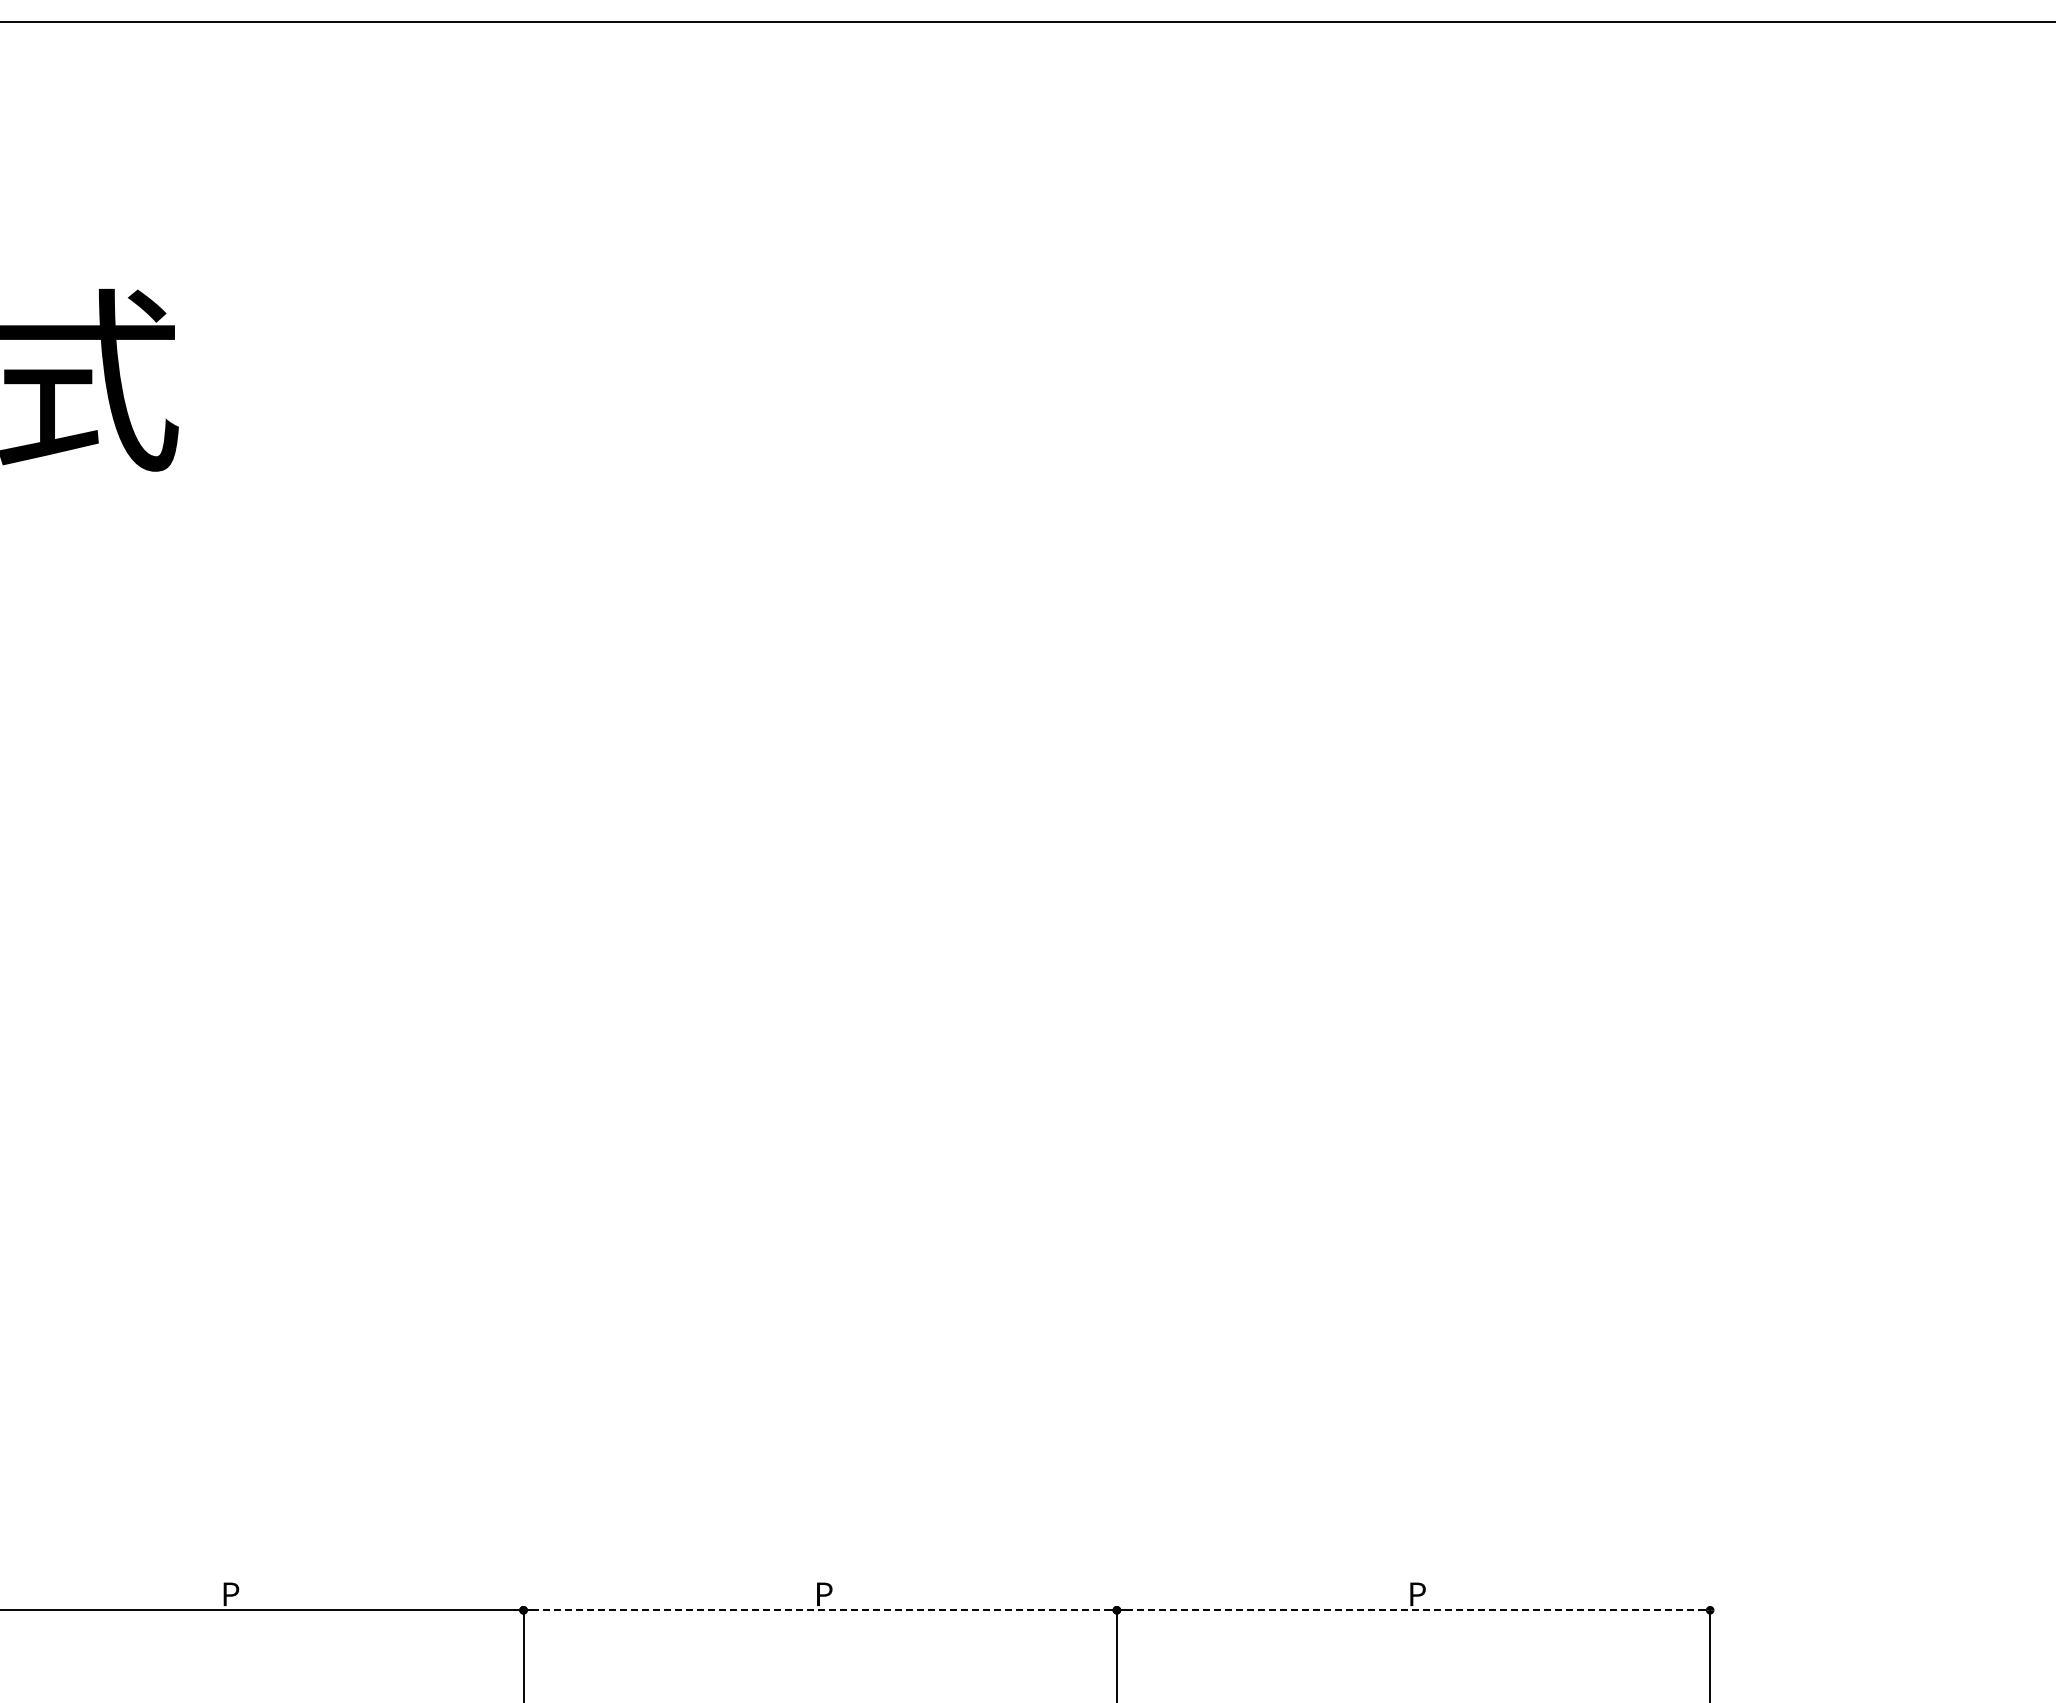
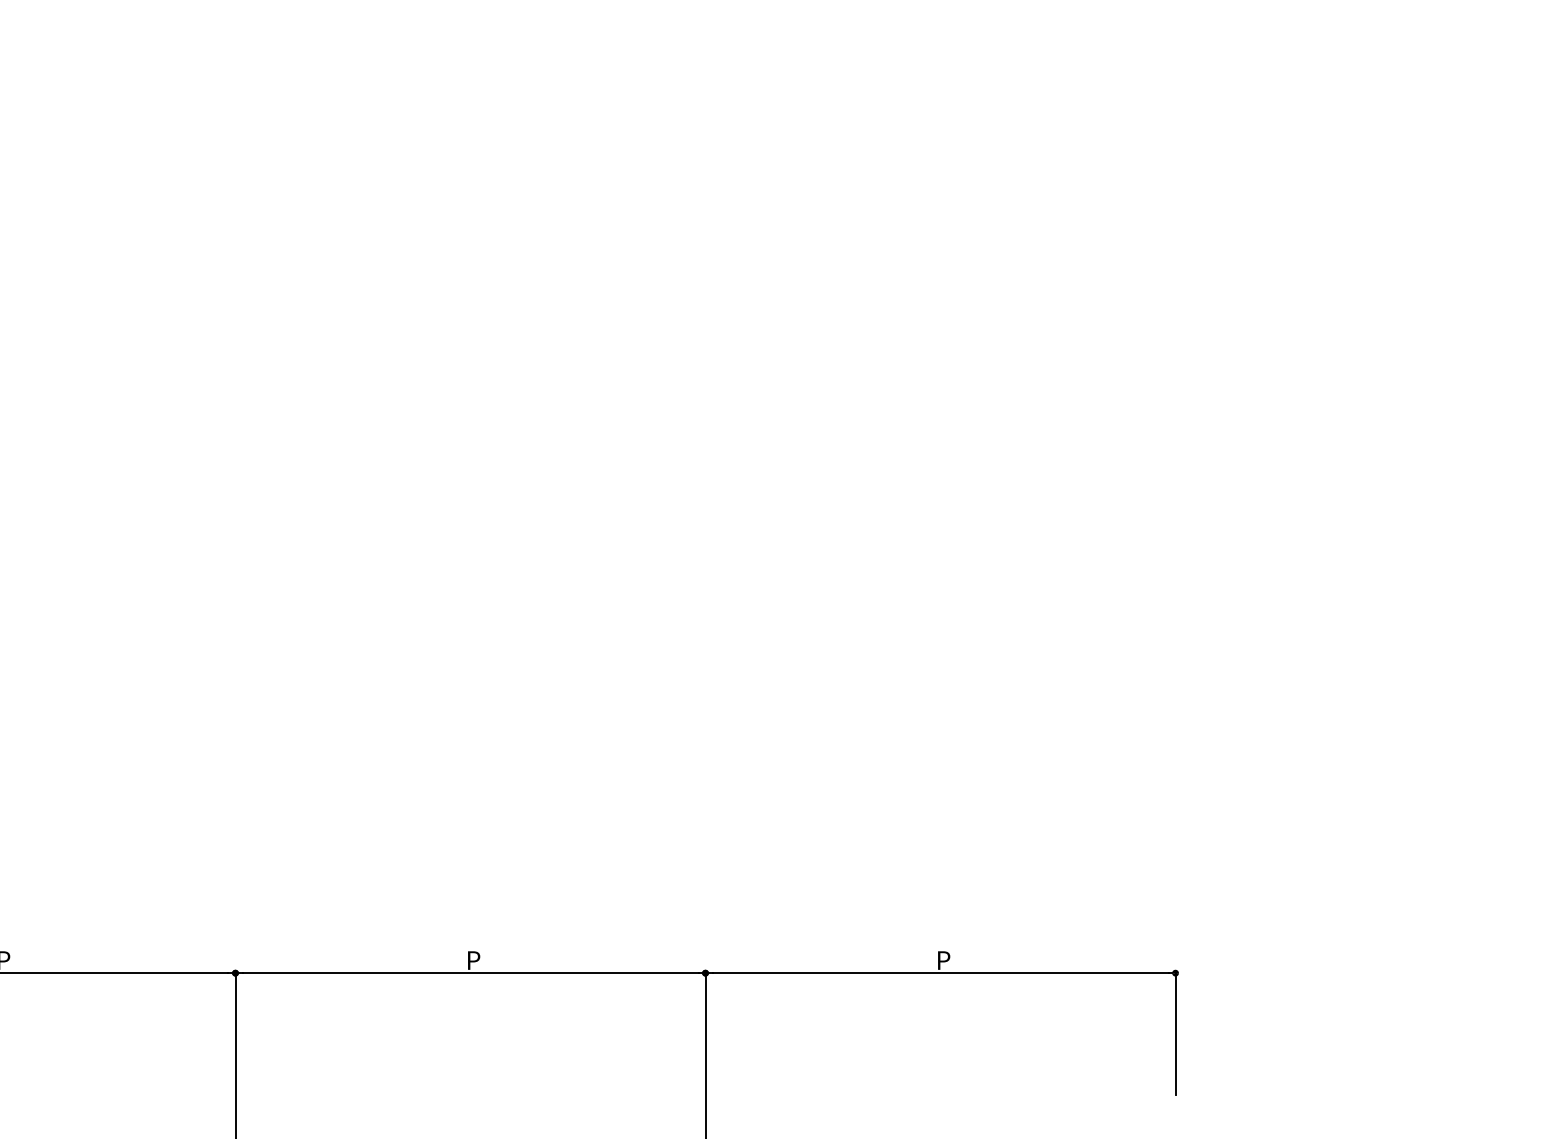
line: (820, 1610) -> (470, 973), dashed -> solid
line: (1413, 1610) -> (940, 973), dashed -> solid

